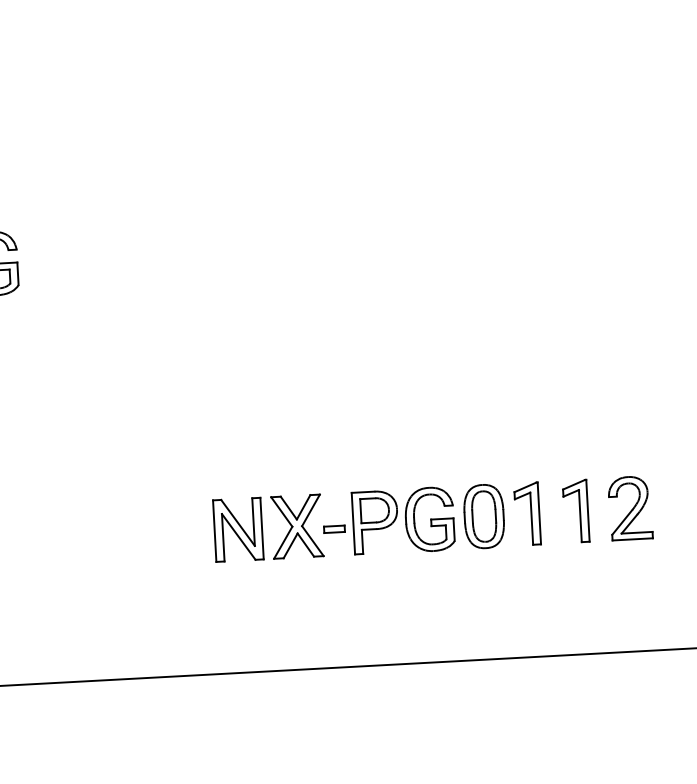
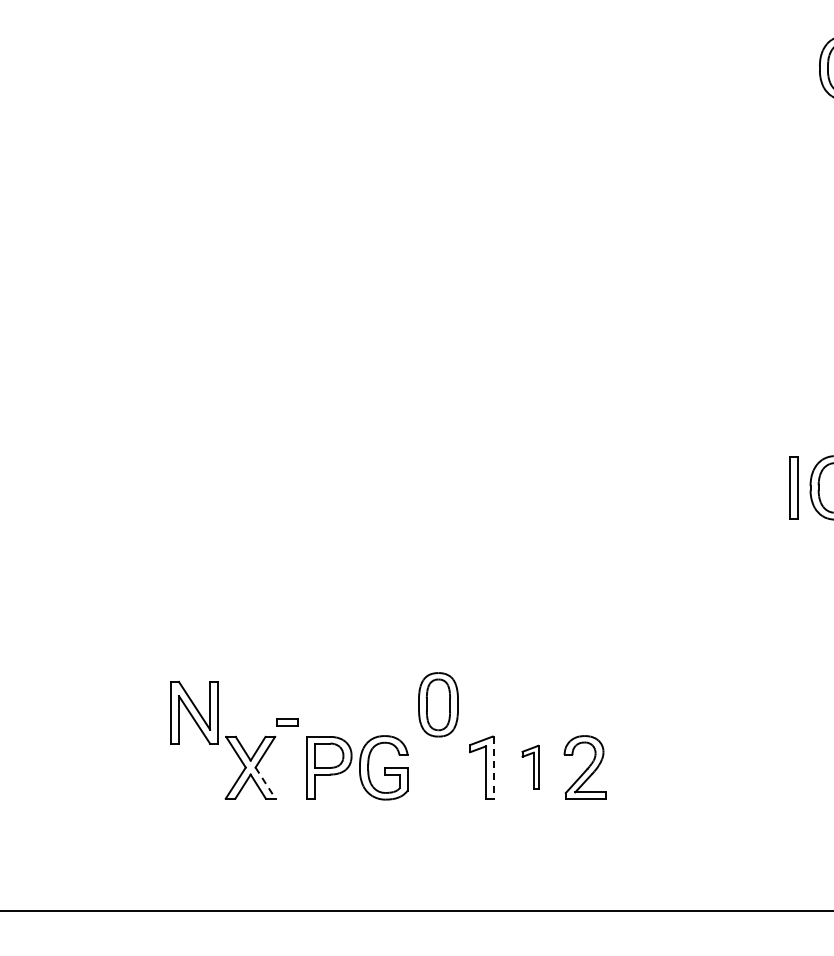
part: (575, 511) -> (530, 767), size x0.7
line: (538, 514) -> (493, 768), solid -> dashed
part: (484, 516) -> (438, 704), moved
part: (238, 529) -> (194, 712), moved
part: (334, 529) -> (287, 722), moved
line: (312, 541) -> (265, 783), solid -> dashed

